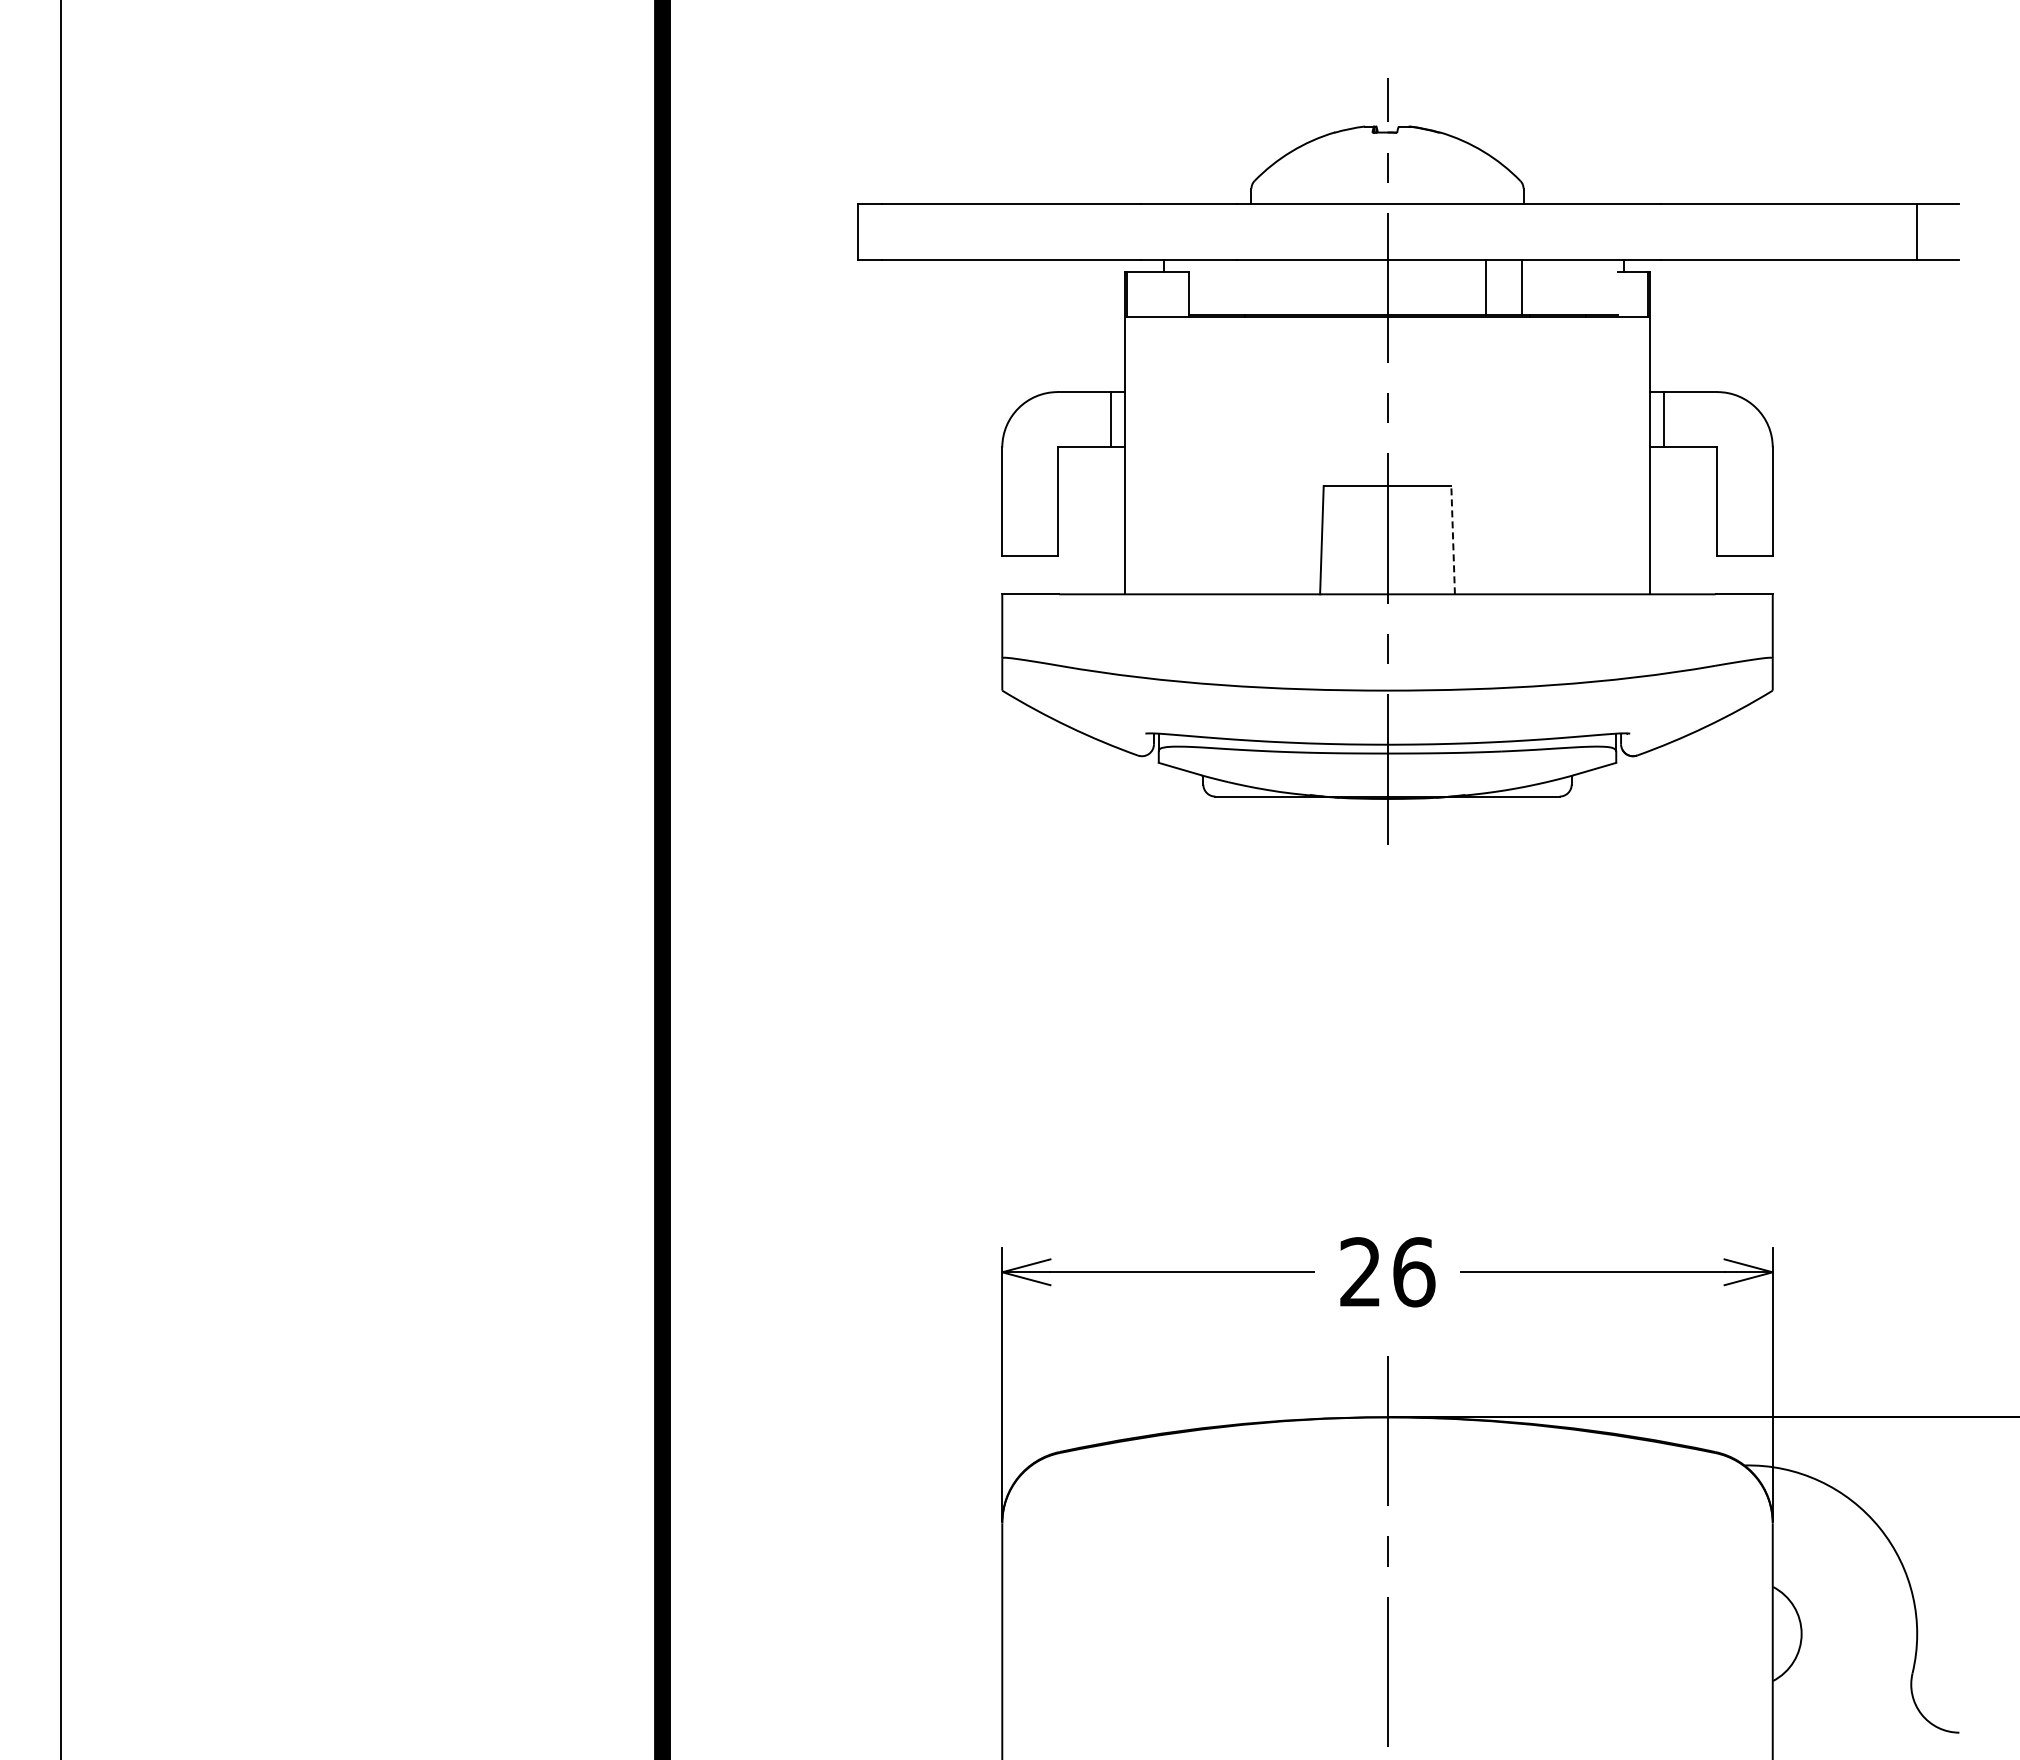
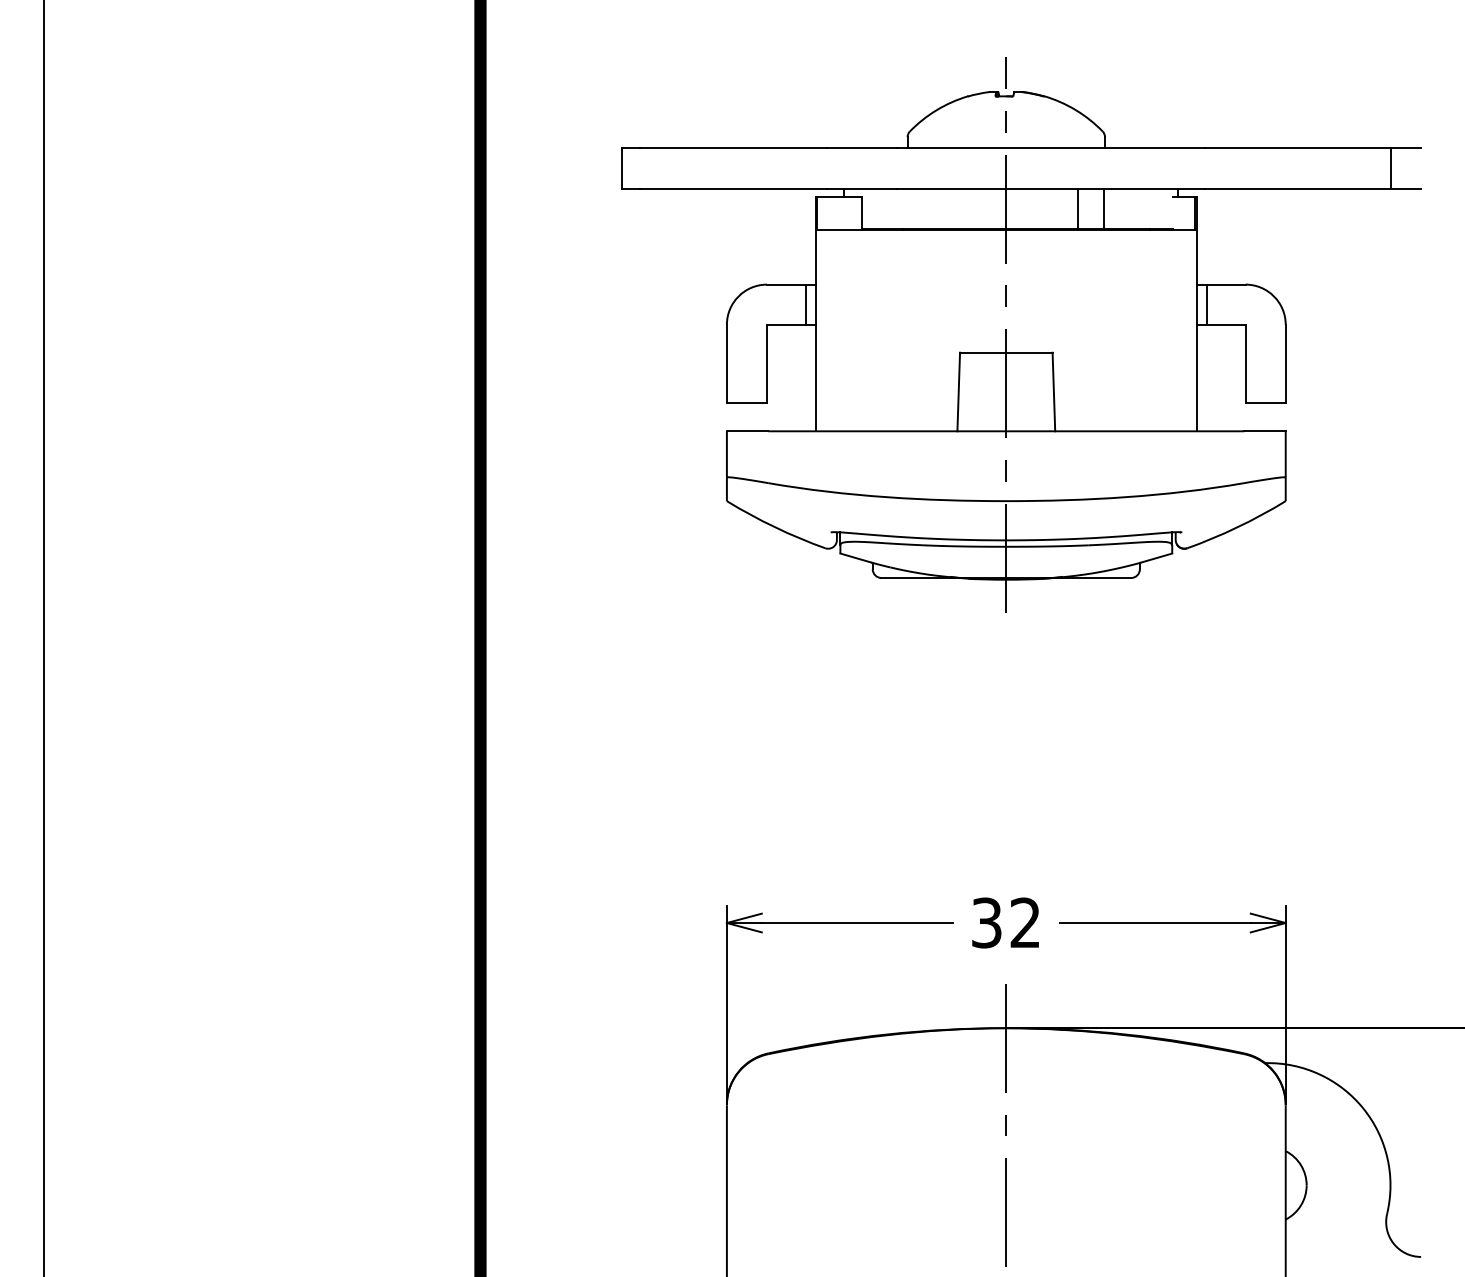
line: (1453, 539) -> (1054, 391), dashed -> solid
text: (1387, 1272) -> (1006, 923), 26 -> 32

